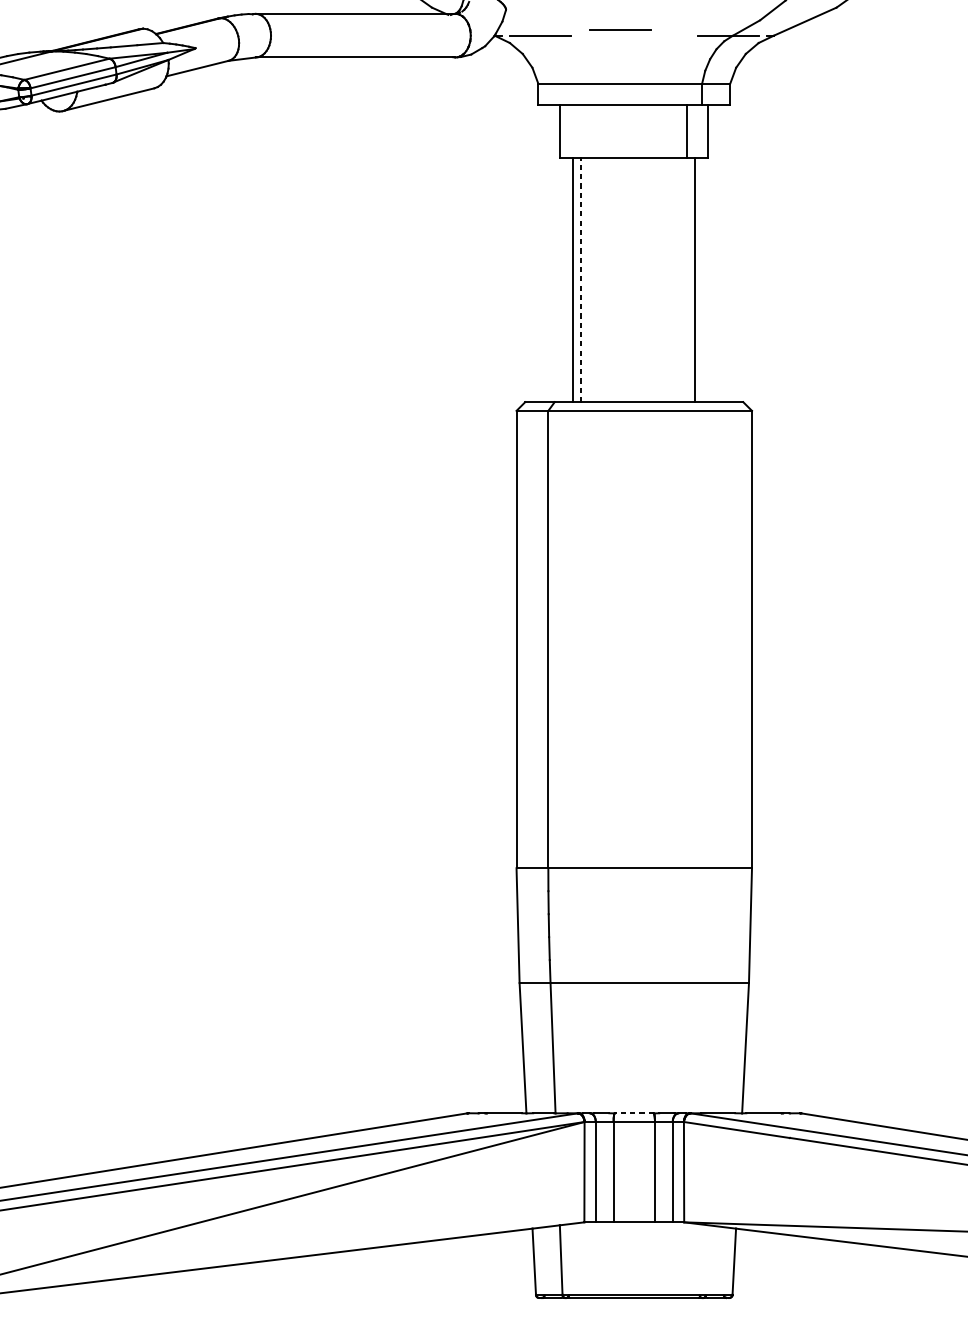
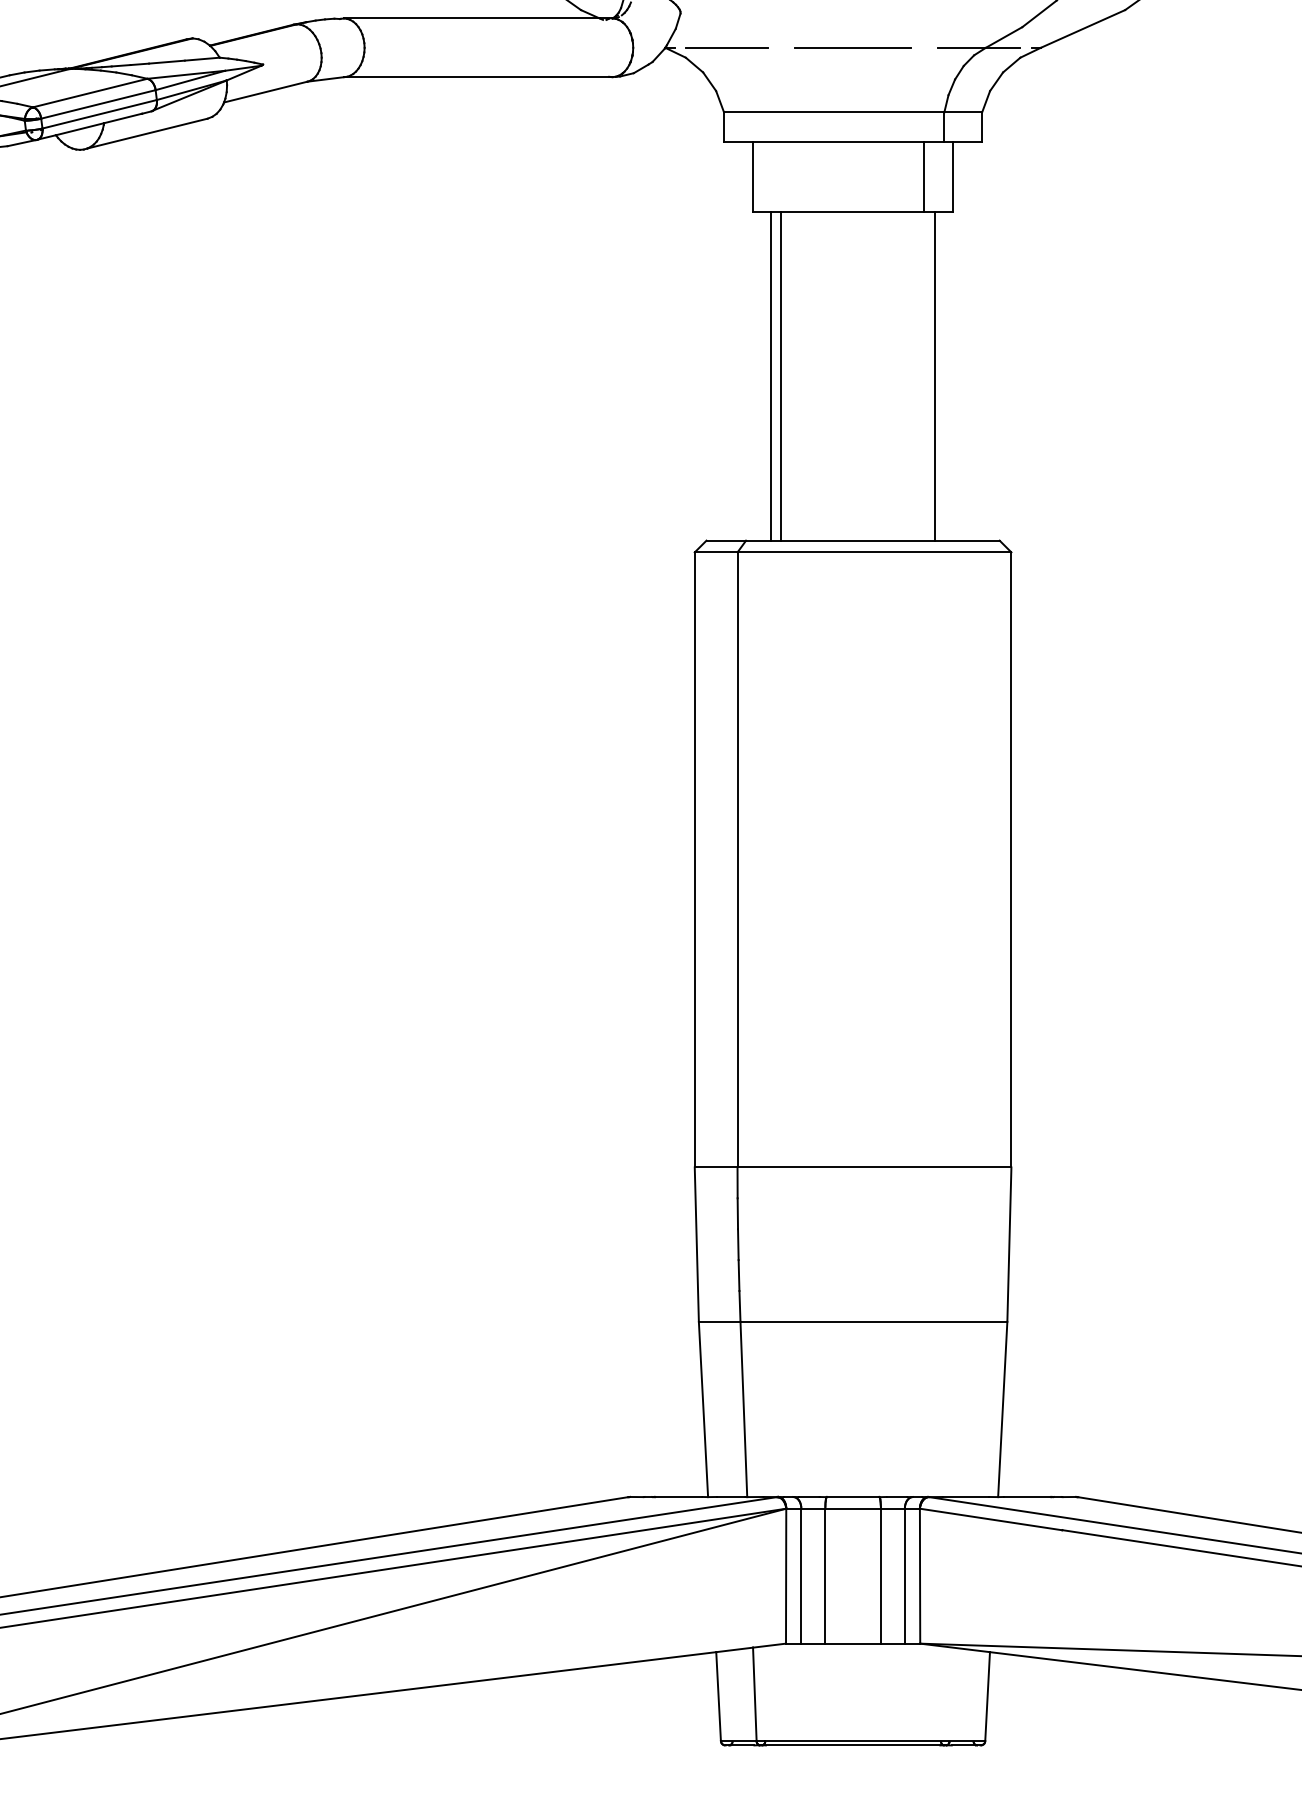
line: (620, 30) -> (834, 40), removed
line: (634, 35) -> (853, 47), added
line: (581, 279) -> (781, 375), dashed -> solid
line: (633, 1112) -> (852, 1496), dashed -> solid

